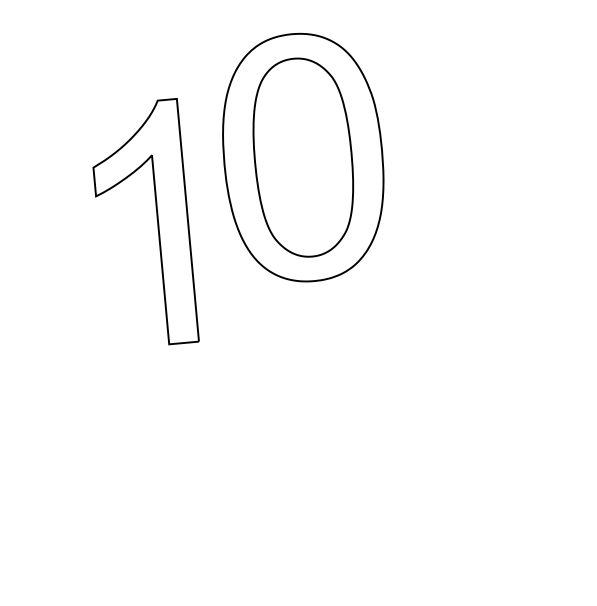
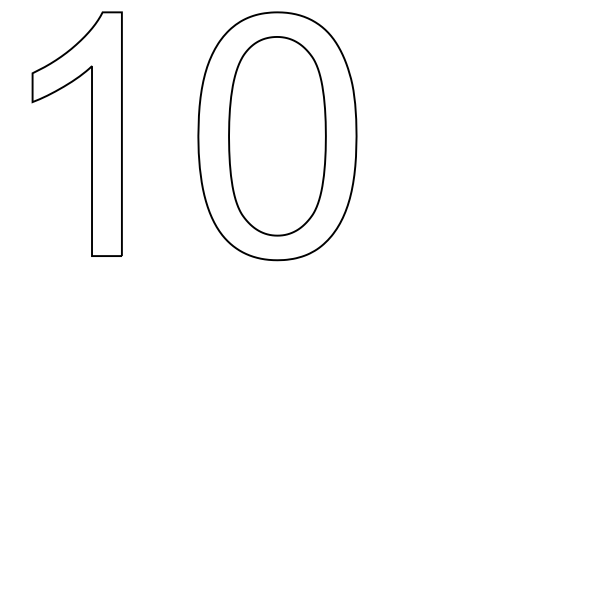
part: (157, 222) -> (91, 133), moved

